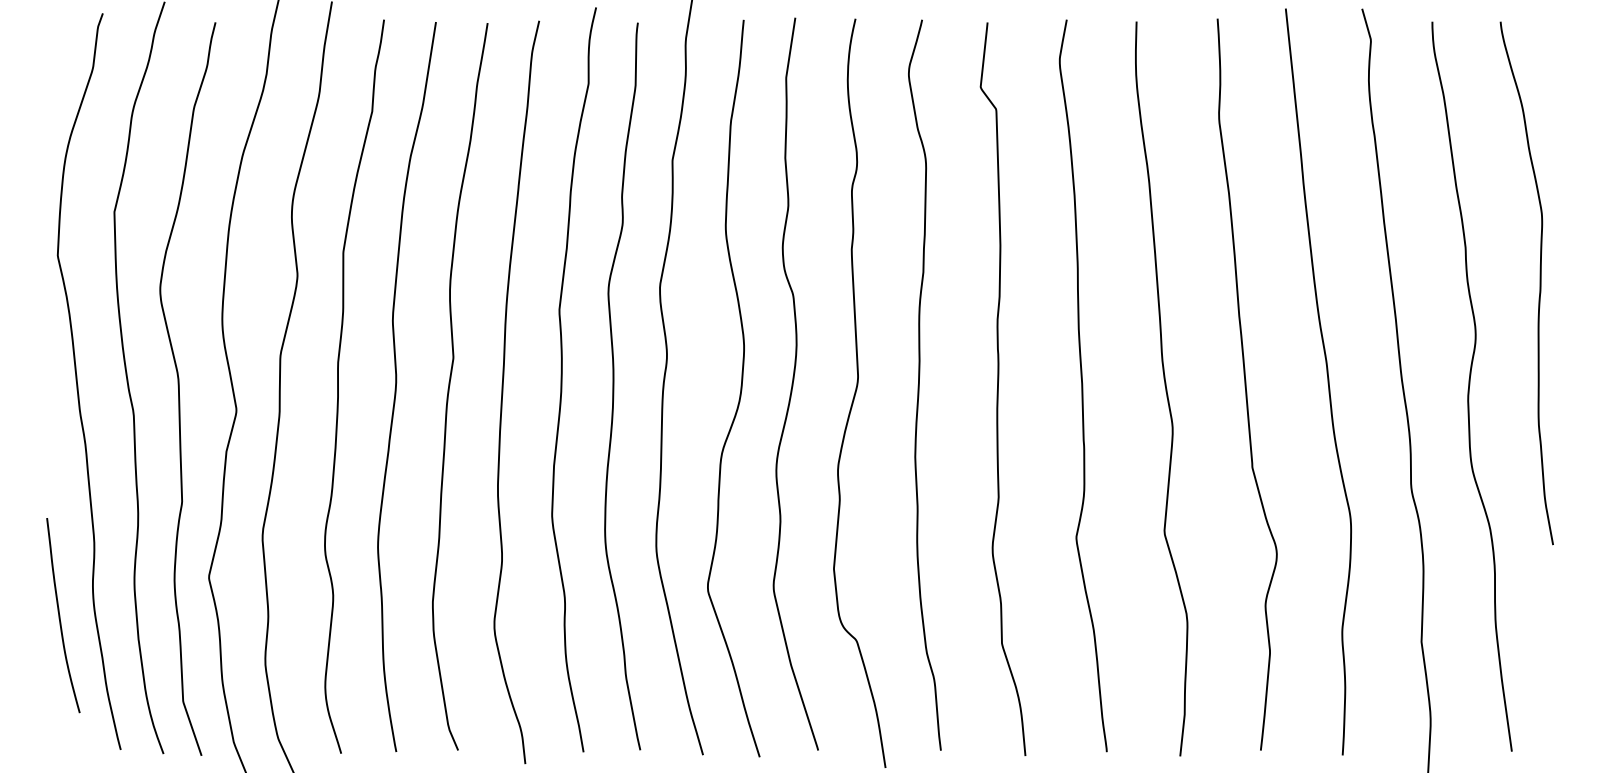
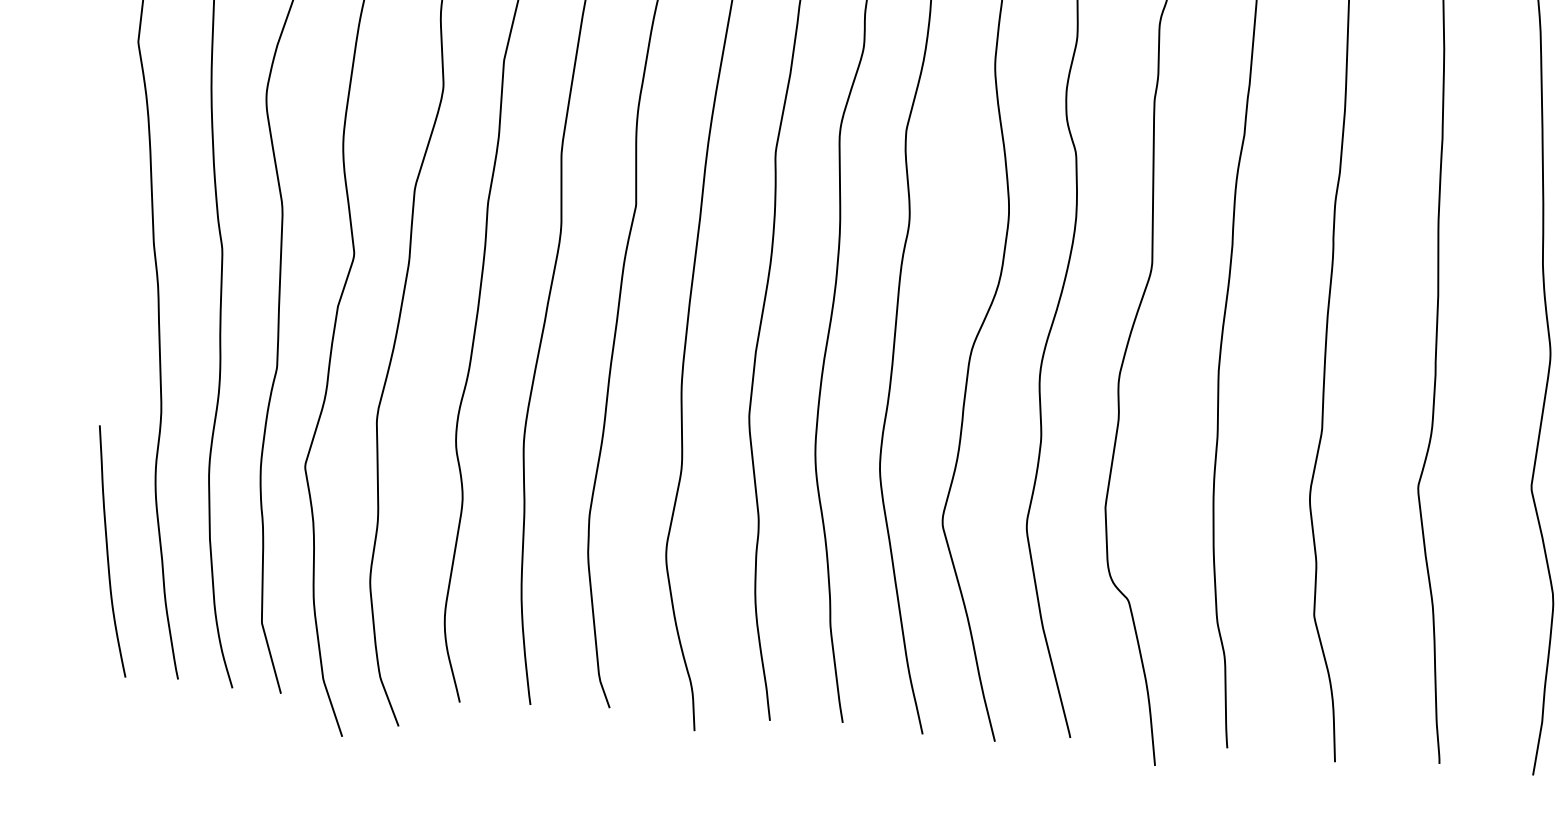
curve: (60, 615) -> (108, 551), moved

